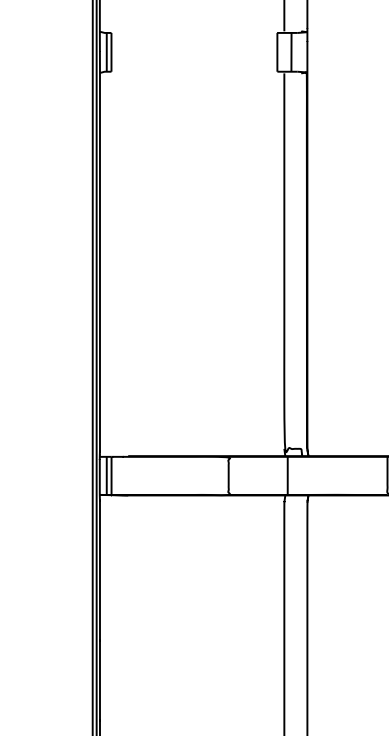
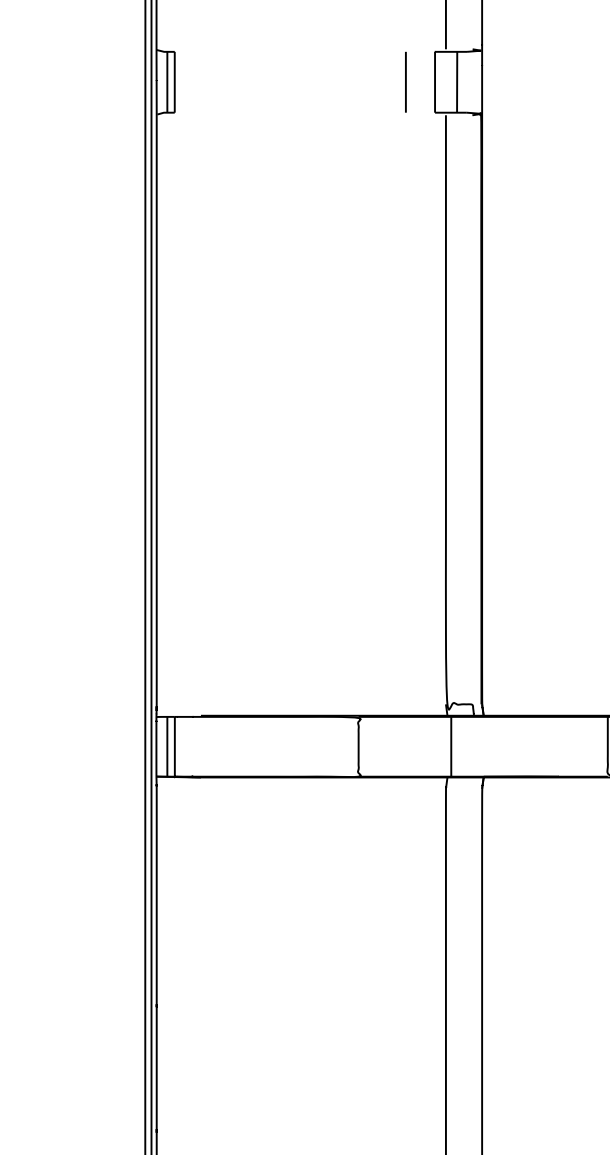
line: (258, 52) -> (405, 82), added

